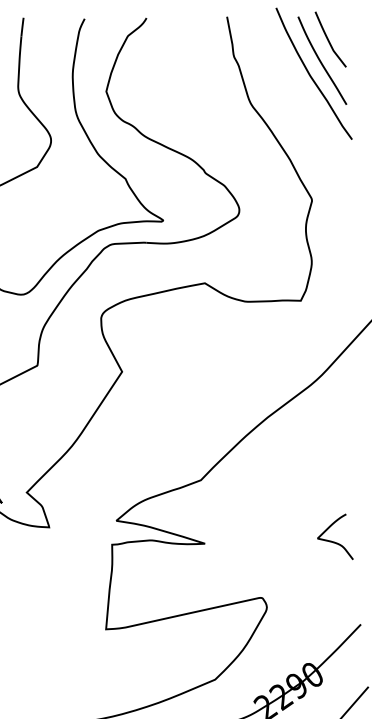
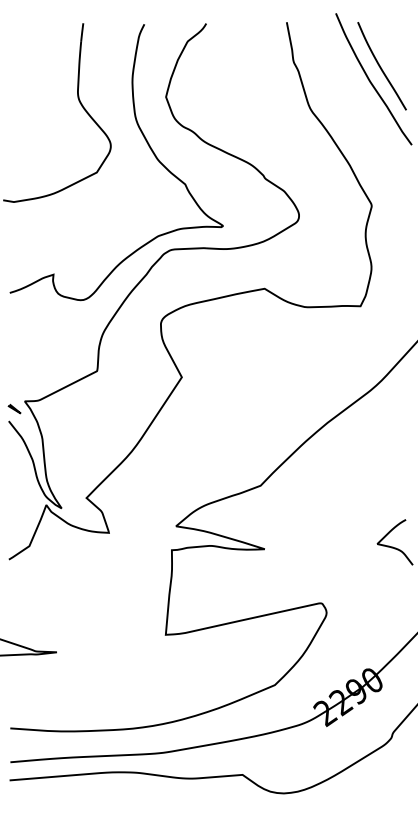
curve: (329, 41) -> (389, 46), removed

